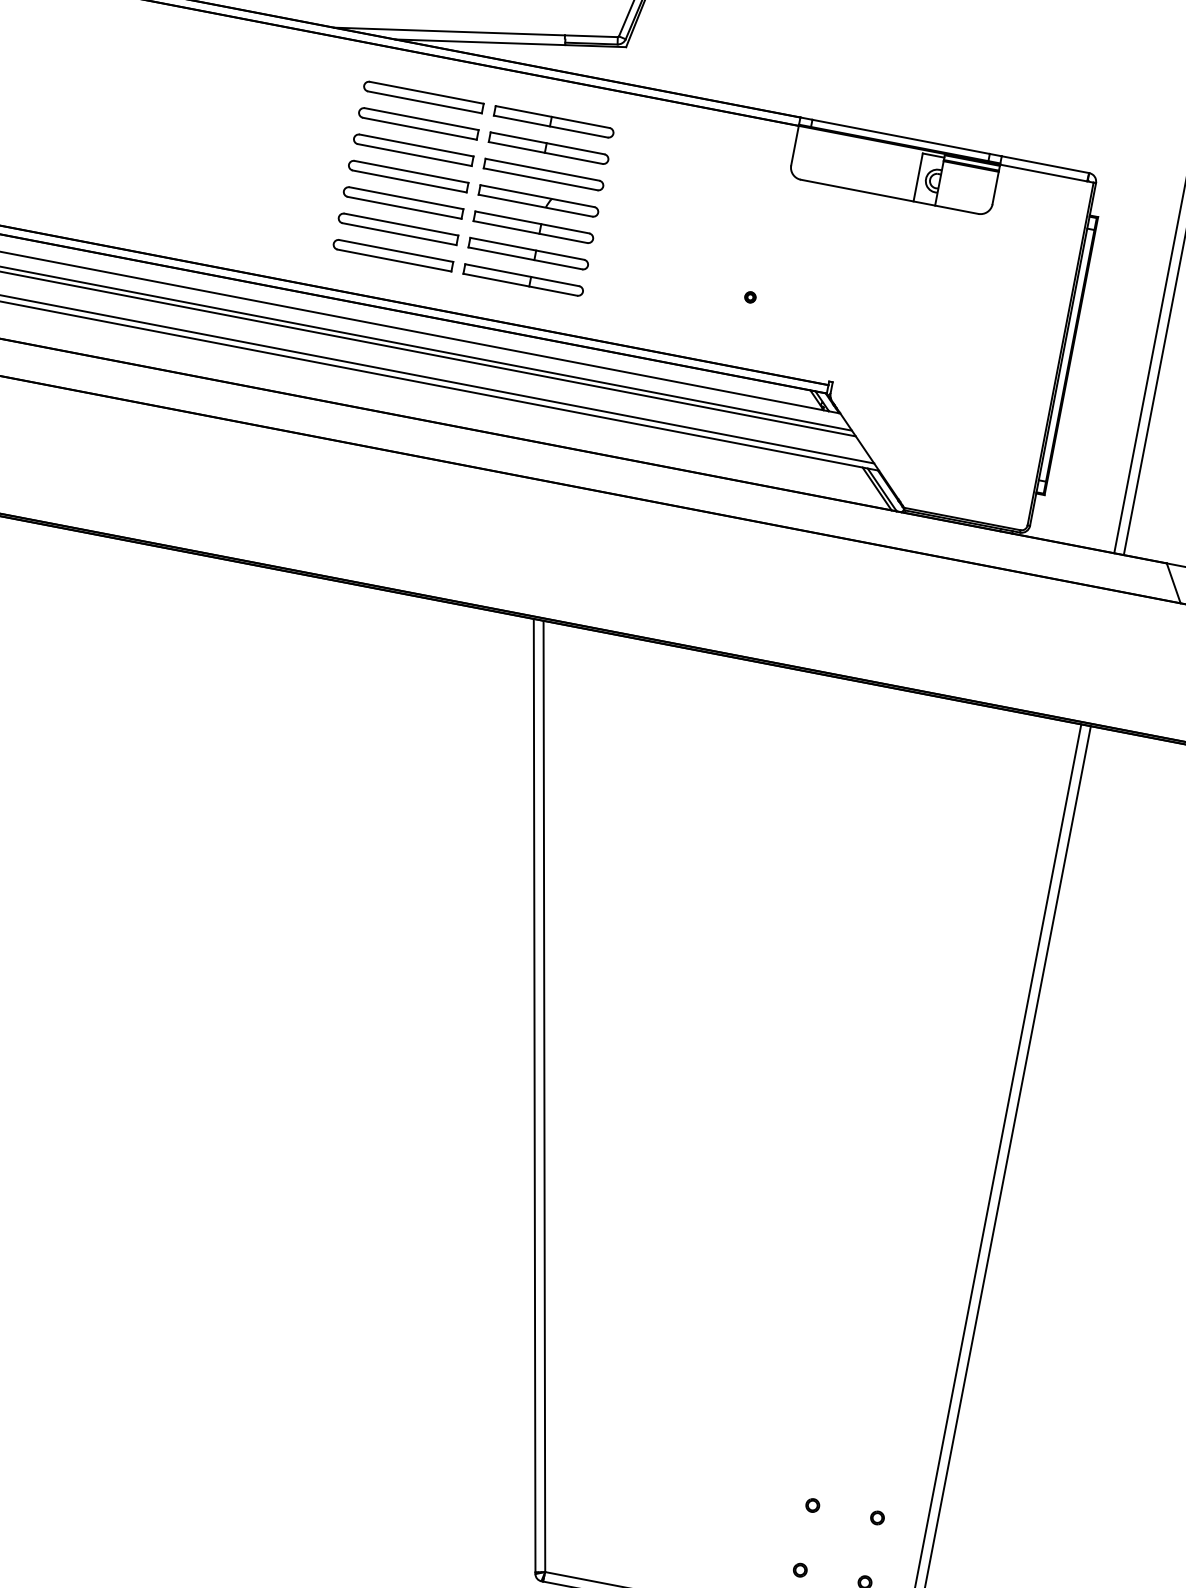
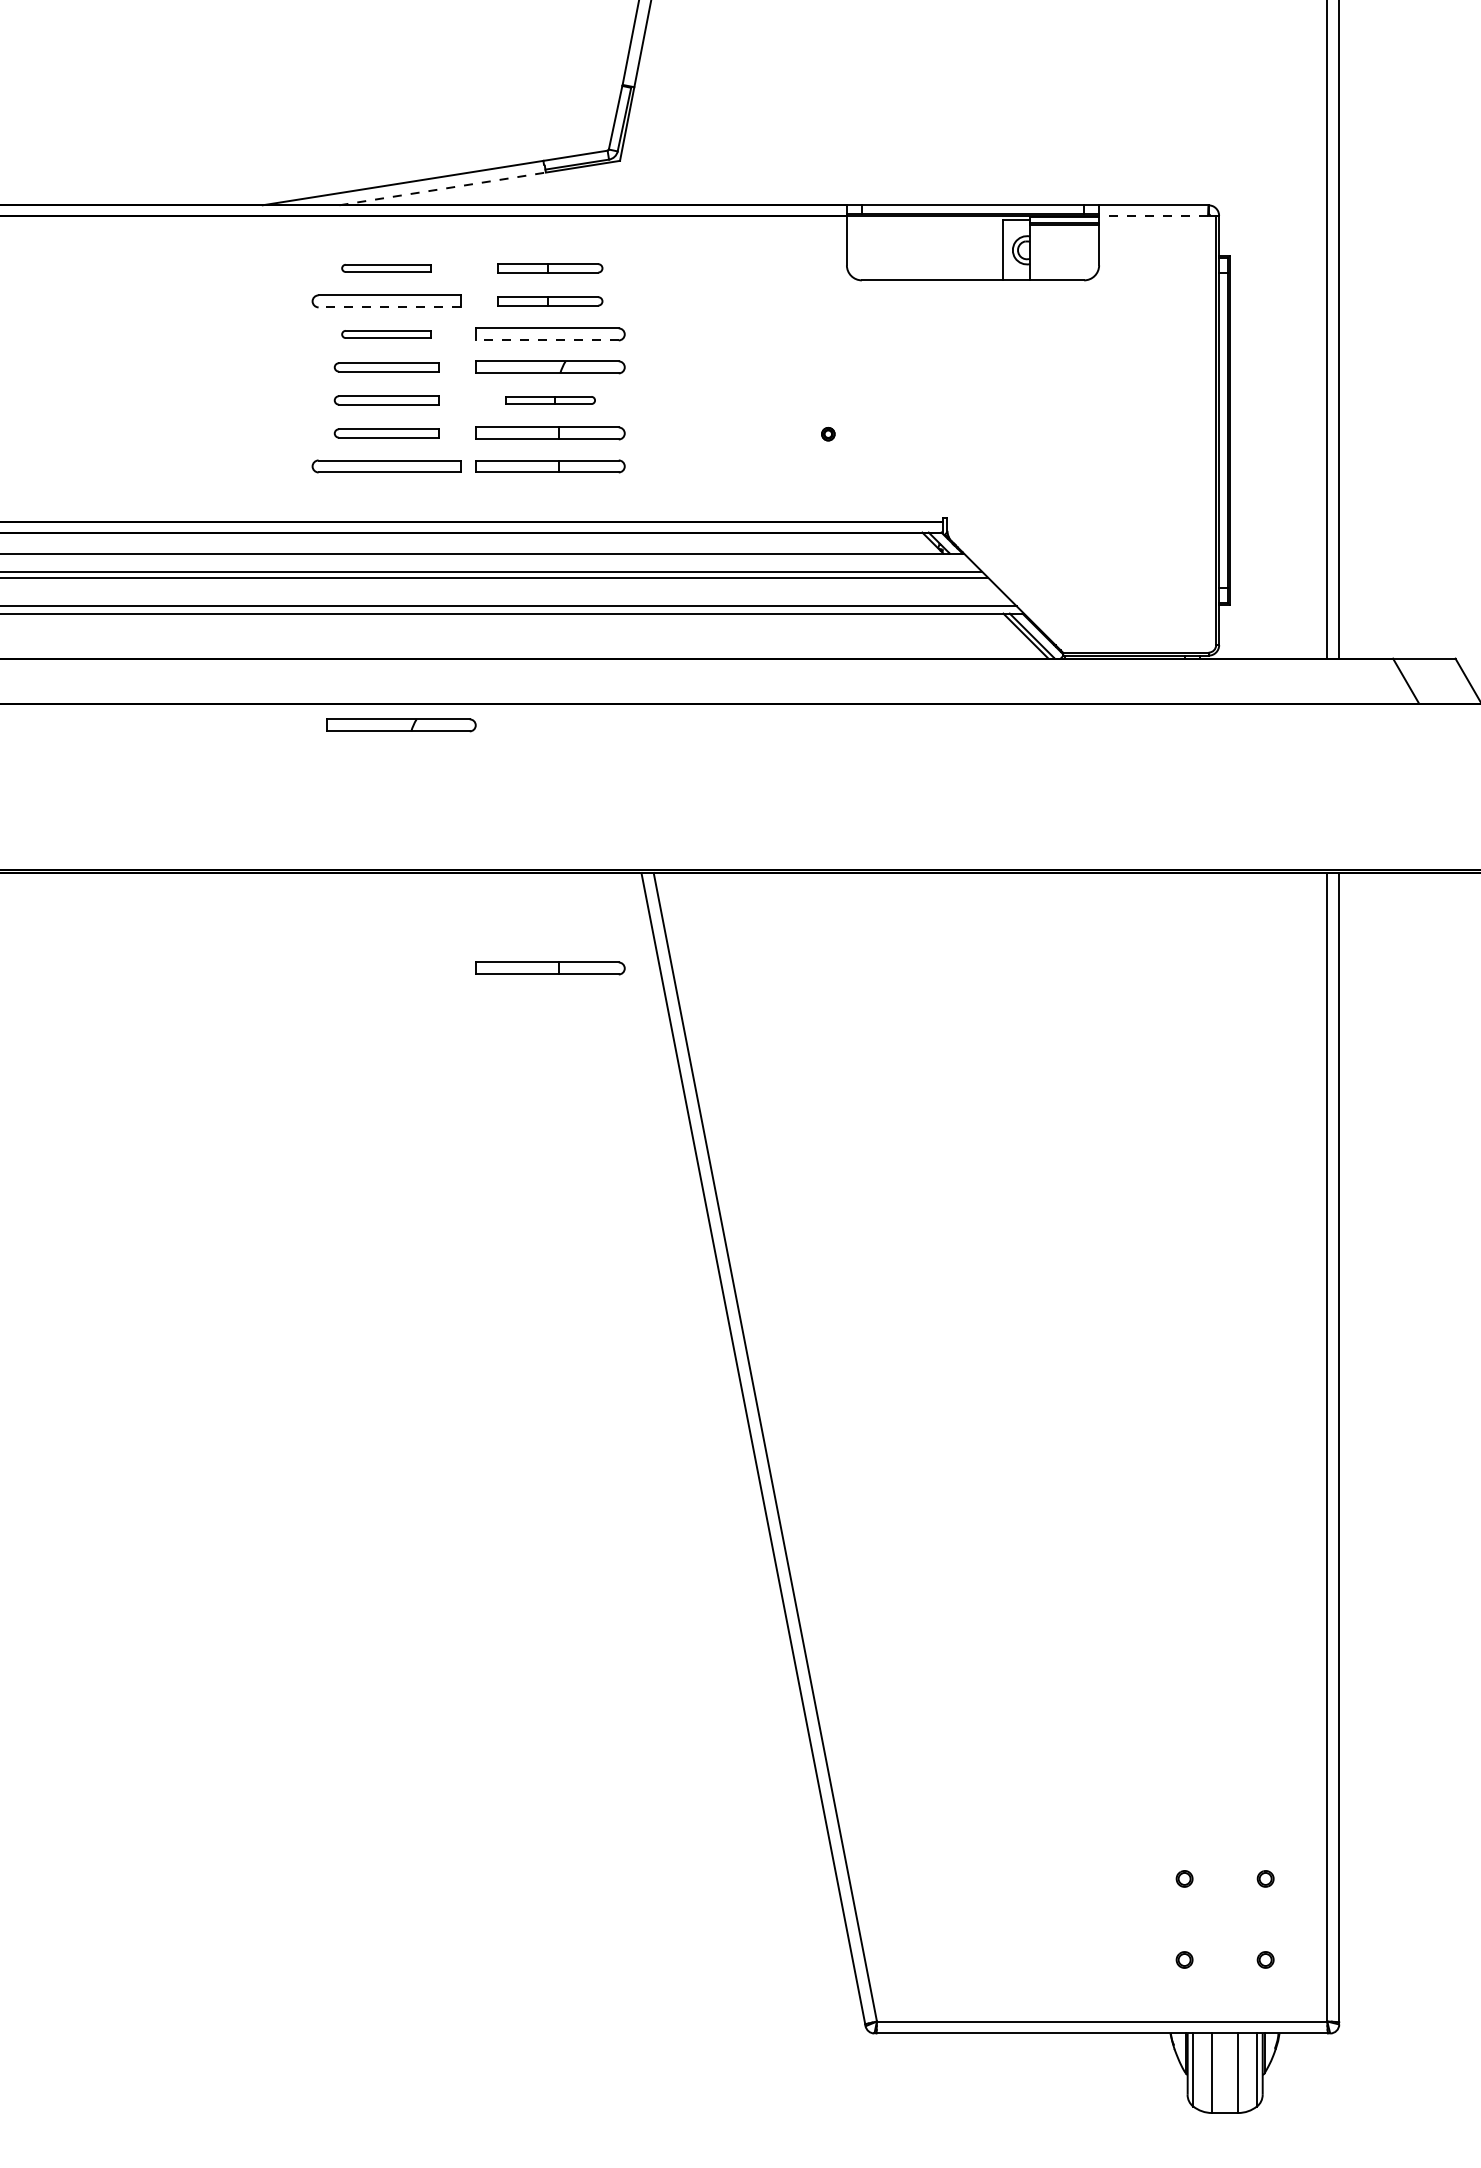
line: (480, 42) -> (443, 188), solid -> dashed
part: (423, 97) -> (386, 268), size x0.6
part: (554, 122) -> (550, 268), size x0.7
line: (419, 128) -> (389, 307), solid -> dashed
part: (549, 148) -> (550, 301), size x0.7
part: (413, 149) -> (386, 334), size x0.6
line: (1043, 172) -> (1153, 215), solid -> dashed
part: (407, 176) -> (386, 367), size x0.7
line: (539, 179) -> (546, 340), solid -> dashed
part: (402, 202) -> (386, 400), size x0.7
part: (533, 227) -> (550, 400), size x0.6
part: (397, 228) -> (386, 433), size x0.7
part: (364, 464) -> (401, 725), added
part: (446, 681) -> (550, 968), added

